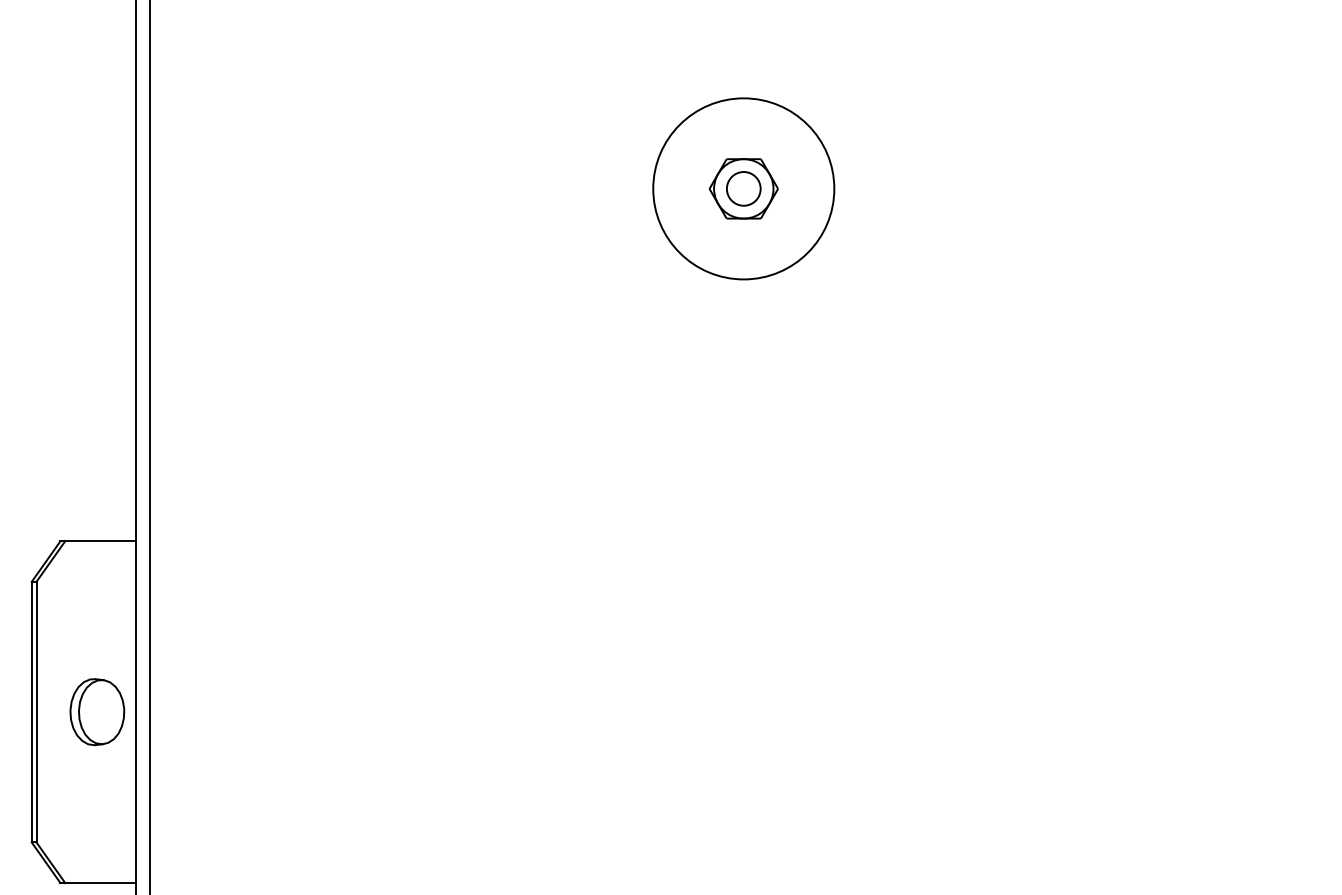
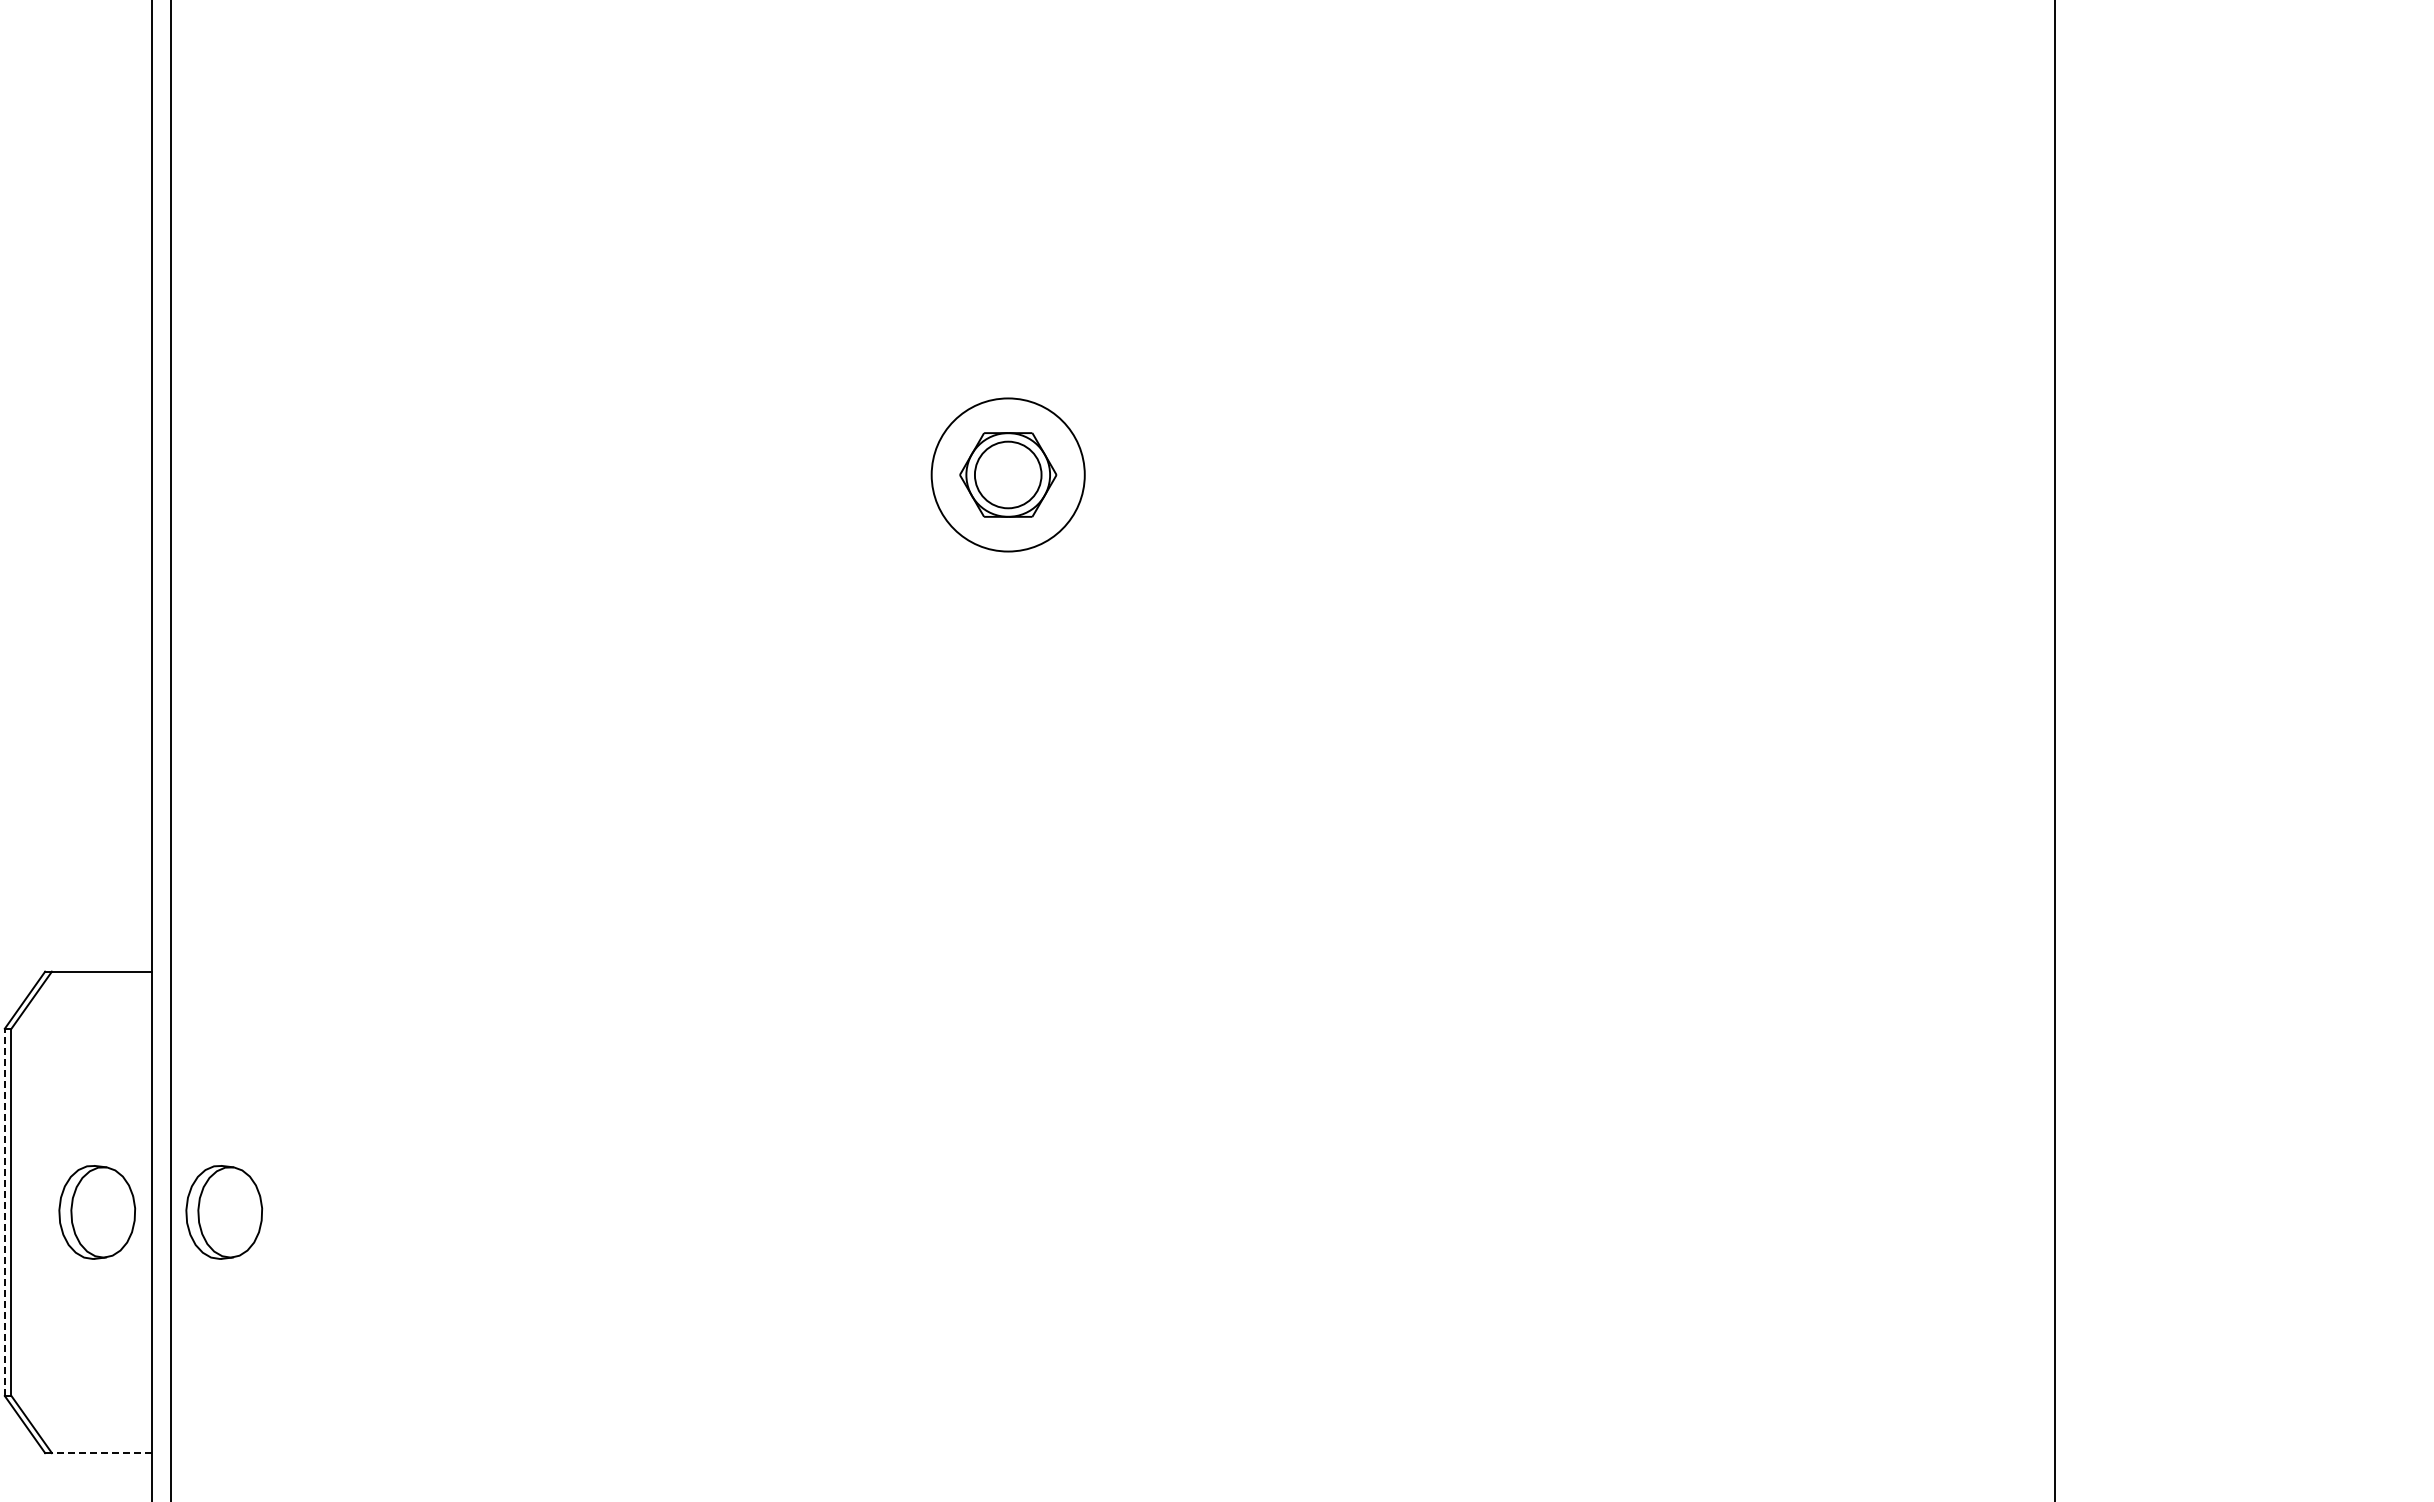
circle: (743, 188) -> (1007, 474), size x0.6
circle: (743, 188) -> (1008, 474), size x1.4
line: (31, 712) -> (4, 1212), solid -> dashed
part: (187, 712) -> (224, 1212), added
line: (100, 883) -> (101, 1453), solid -> dashed

